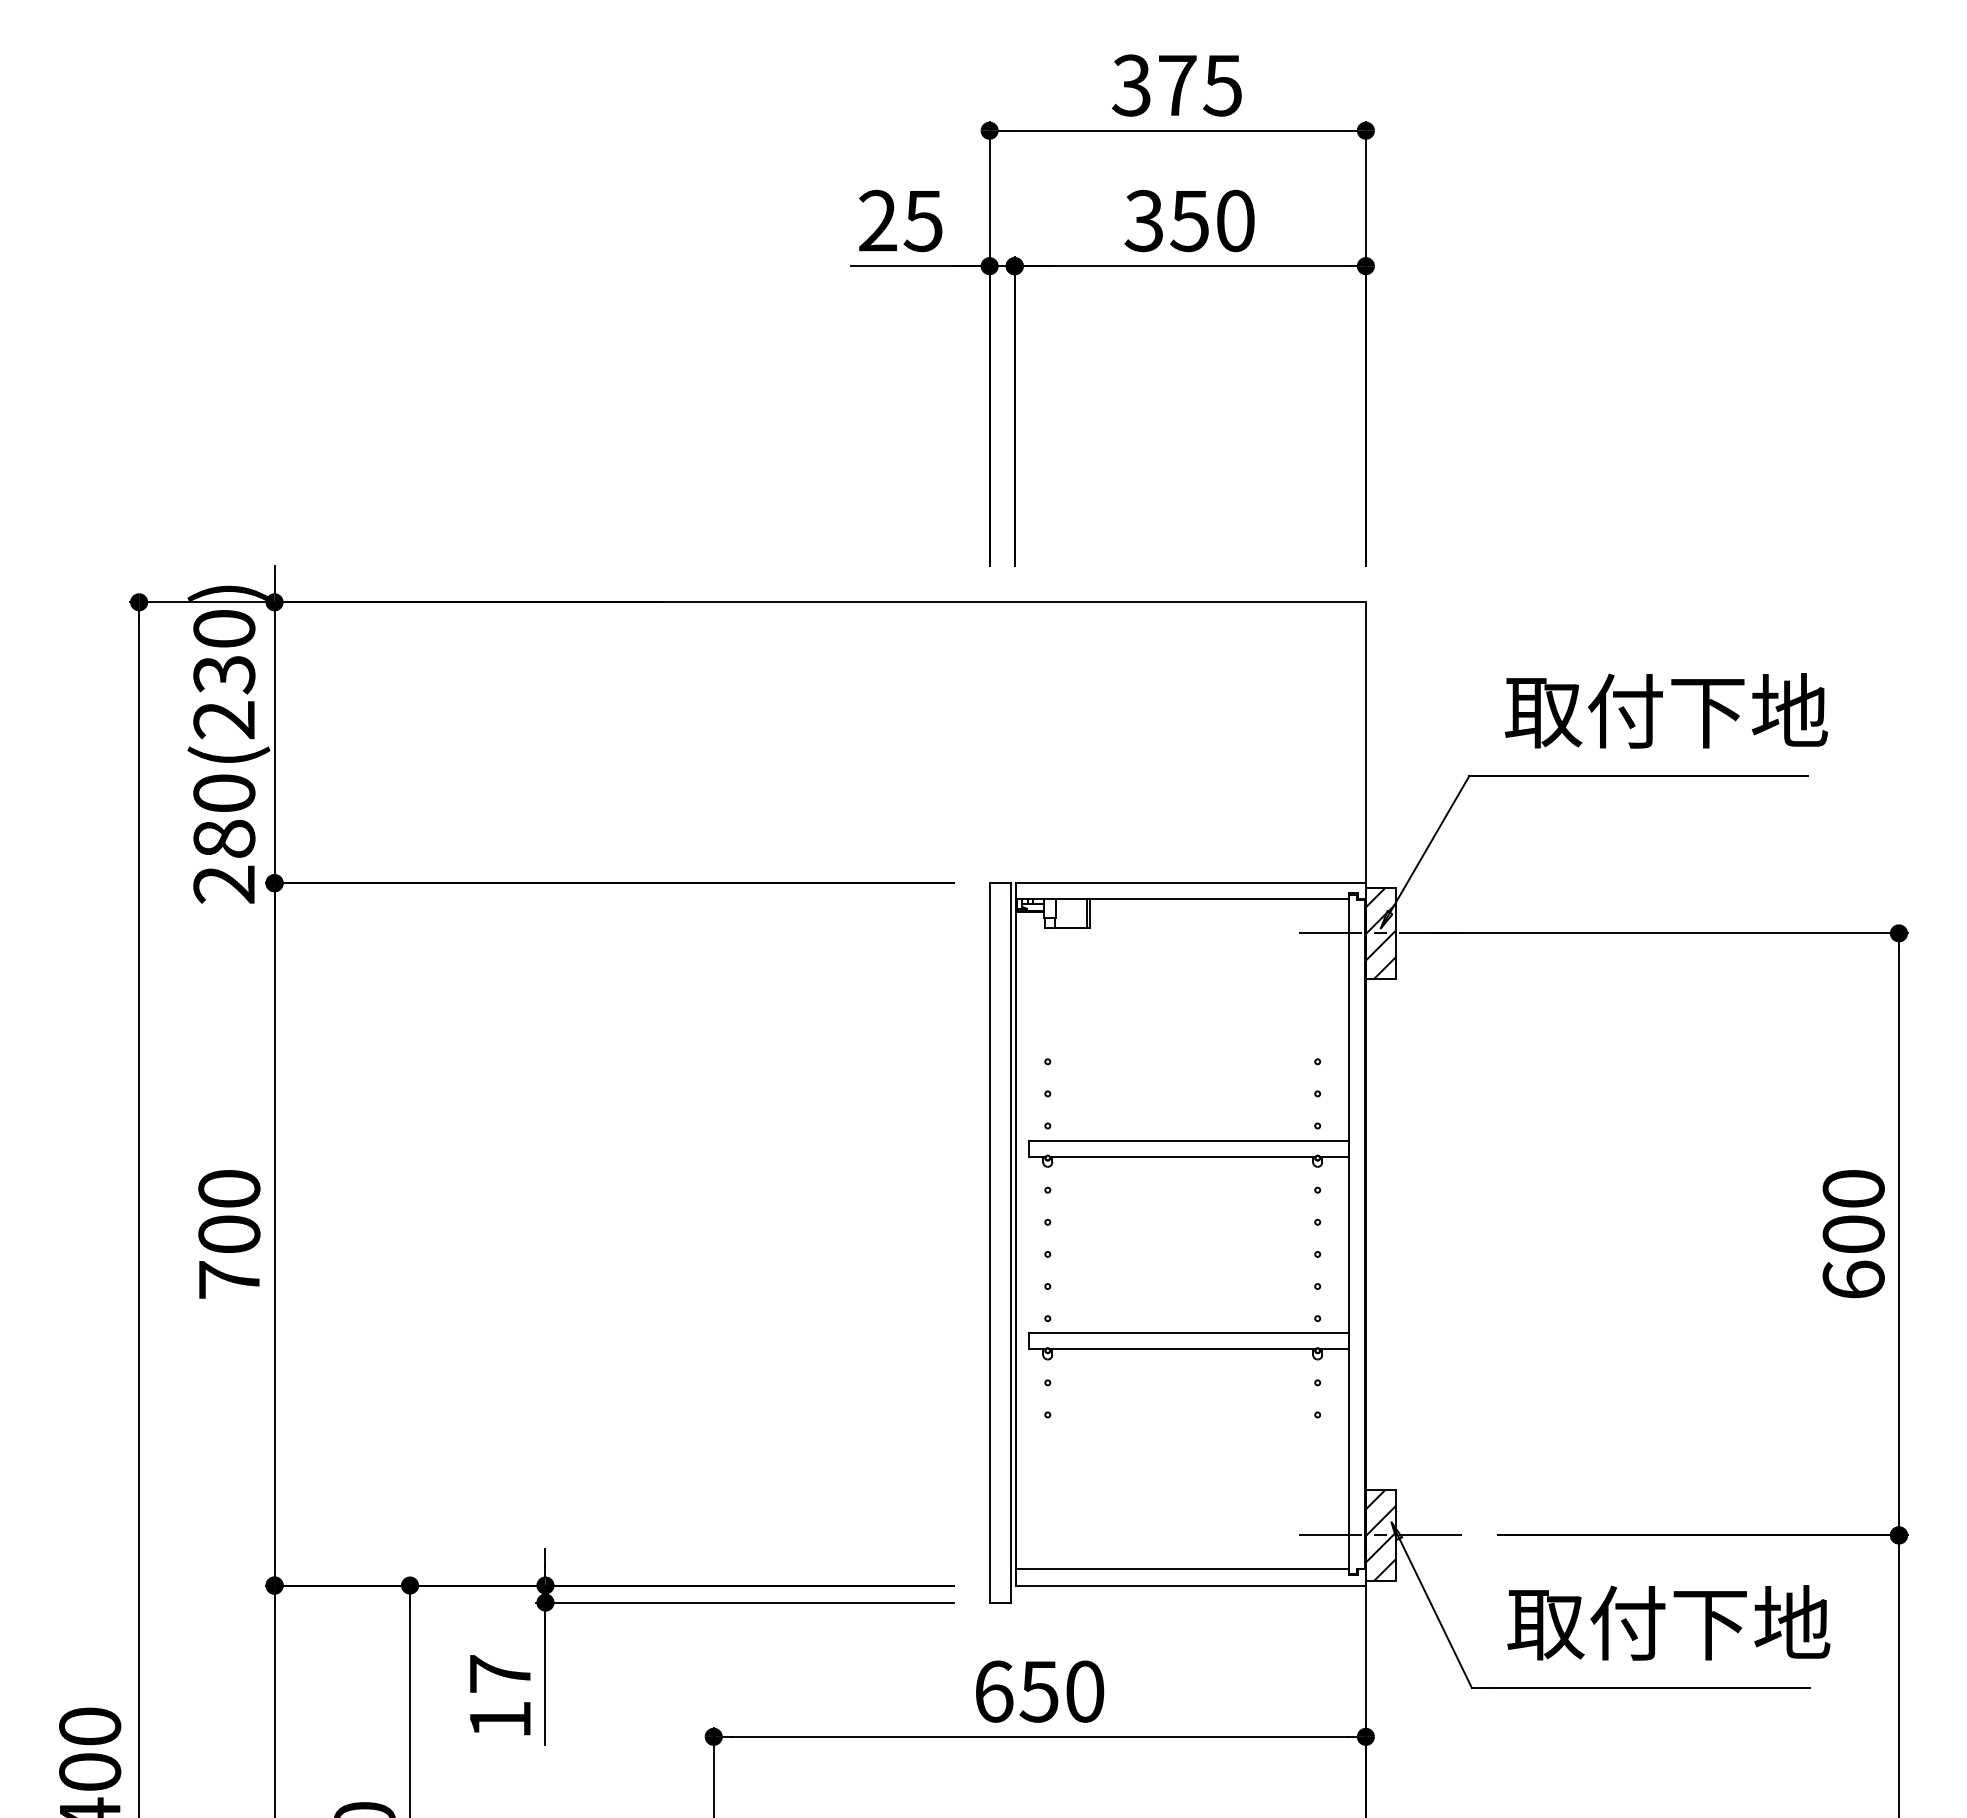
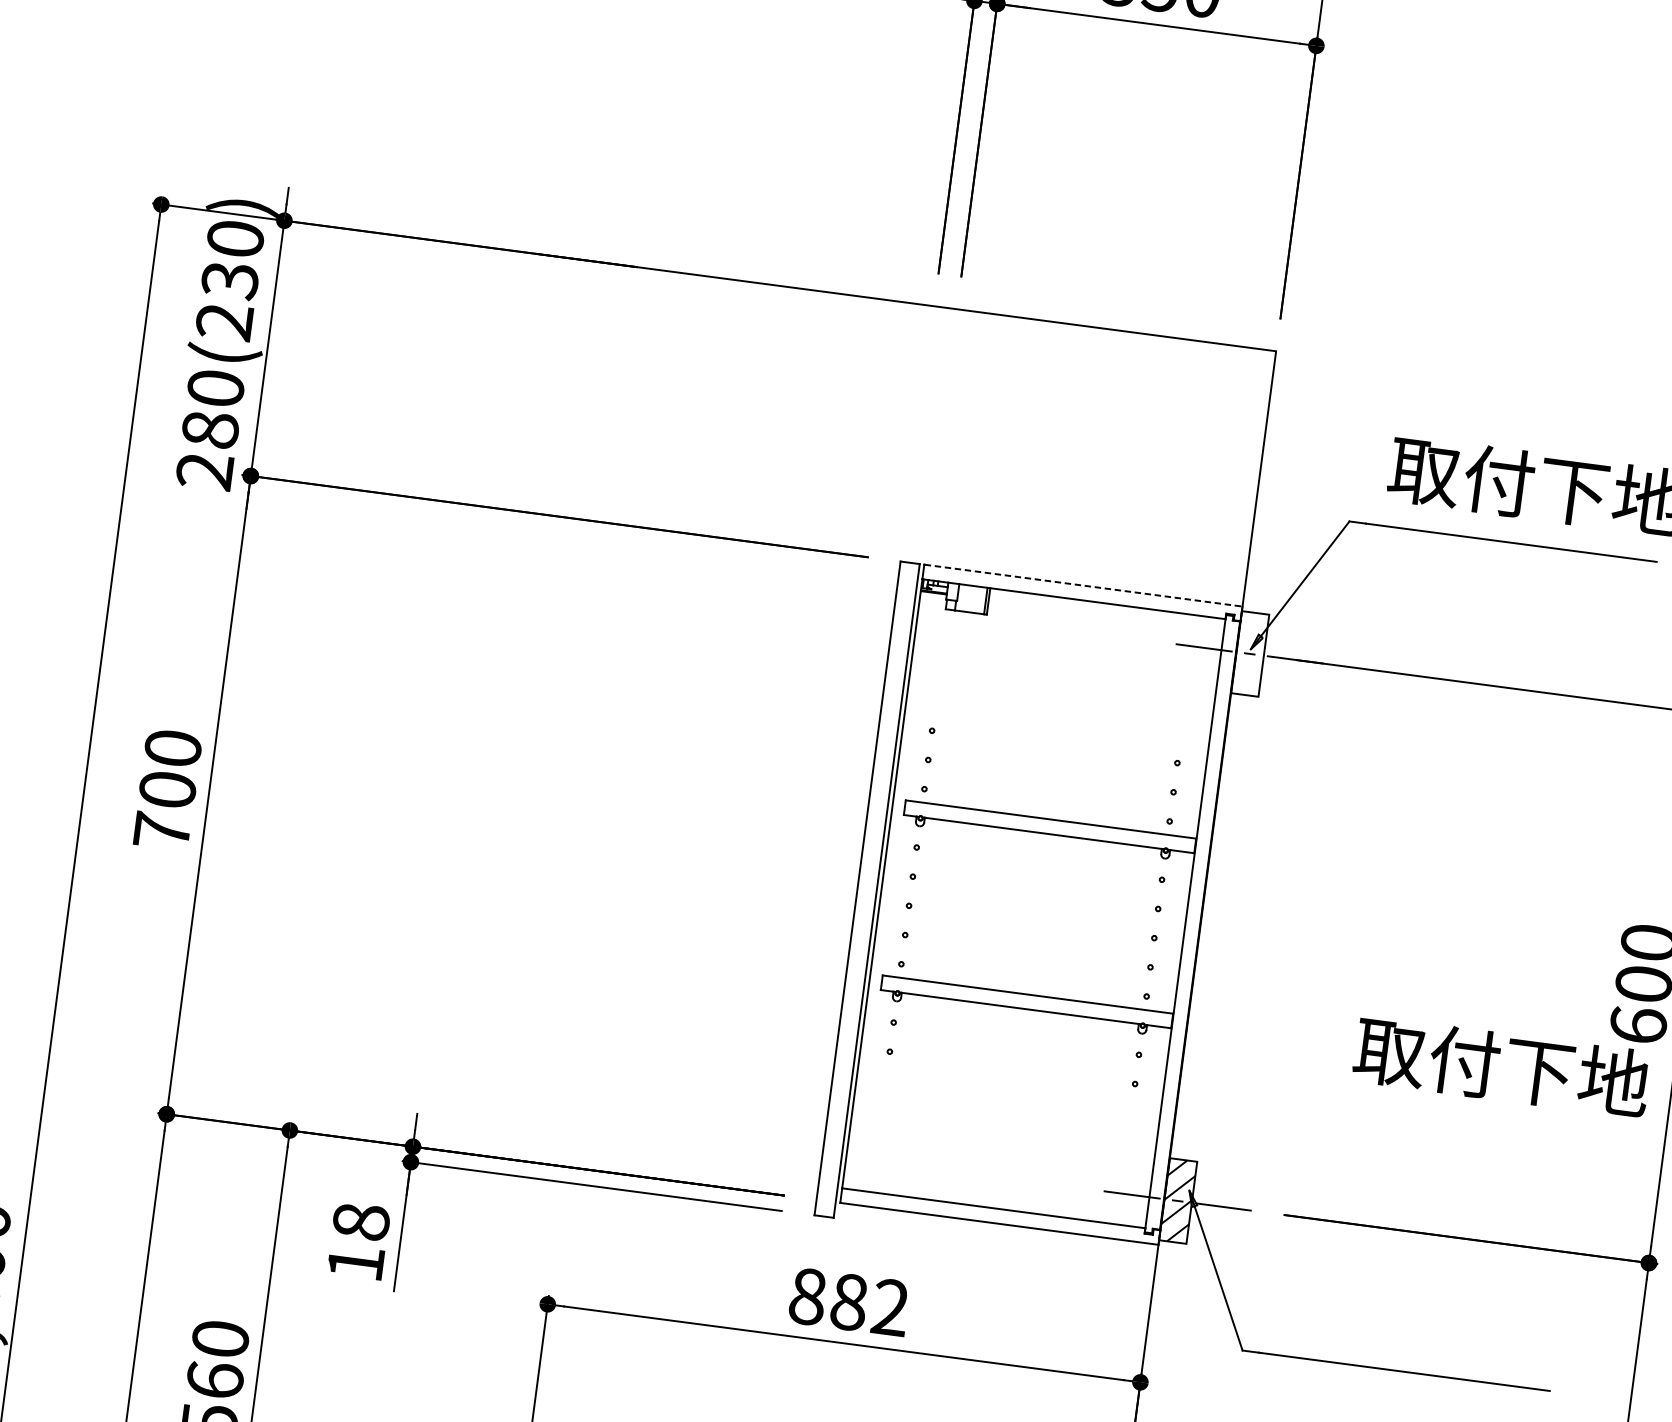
line: (1191, 883) -> (1084, 585), solid -> dashed
hatch: (1380, 933) -> (1249, 654), removed
text: (1668, 1622) -> (1501, 1066), moved
text: (500, 1673) -> (361, 1221), 17 -> 18
text: (1039, 1691) -> (849, 1302), 650 -> 882

